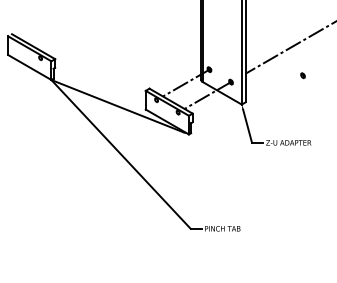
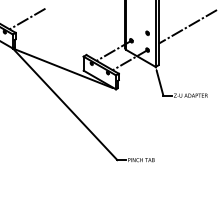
line: (70, 40) -> (27, 18), added
part: (302, 75) -> (147, 33), moved

